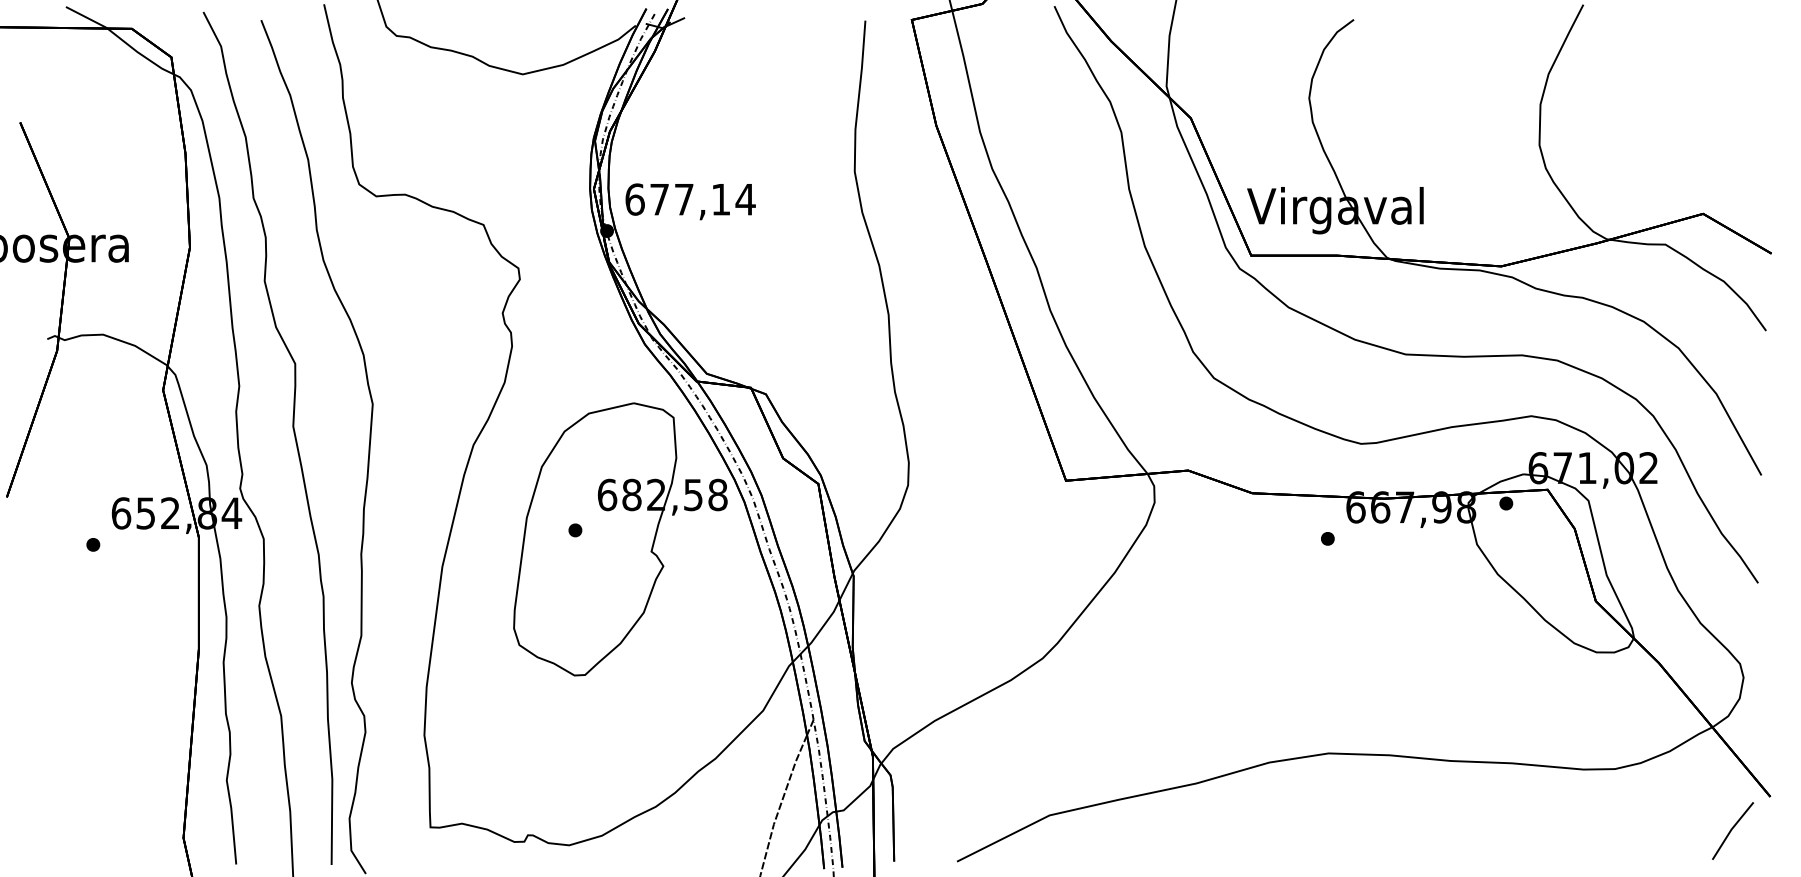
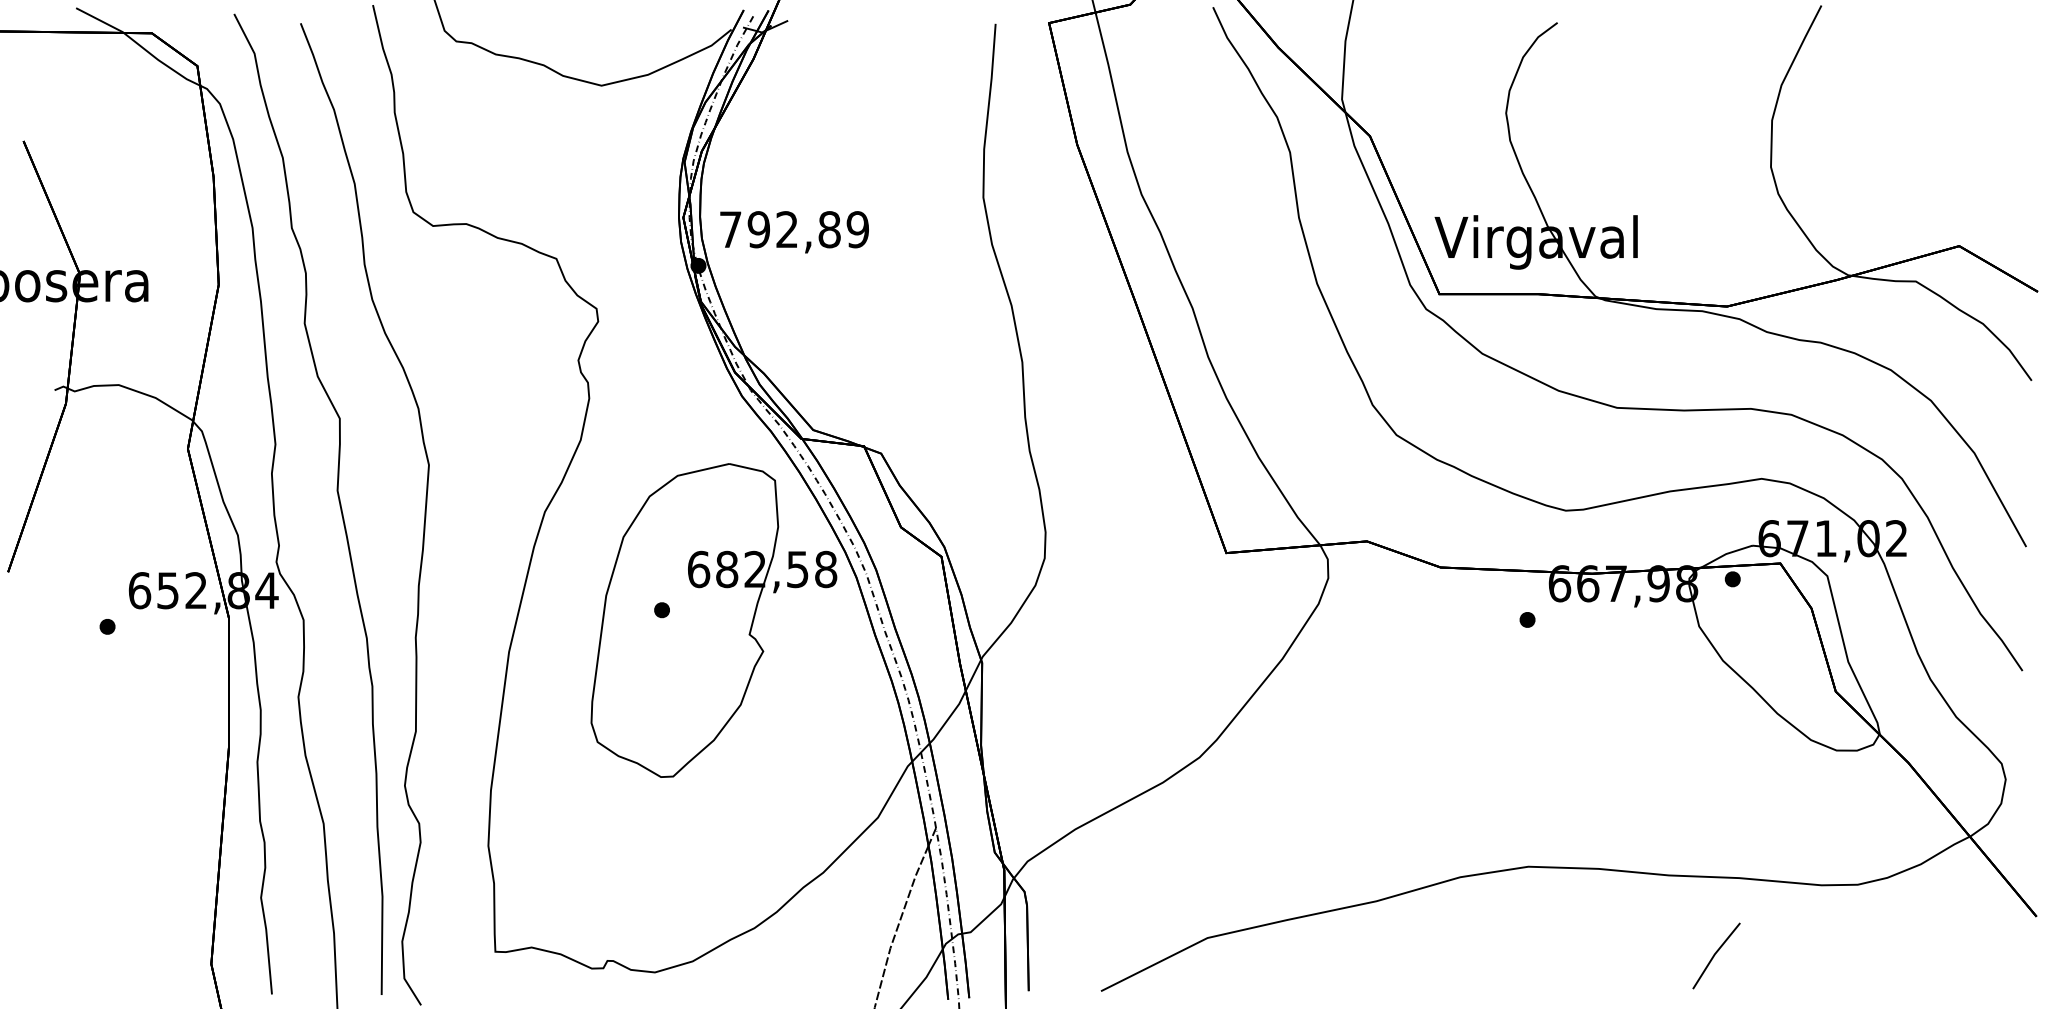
text: (690, 199) -> (794, 229), 677,14 -> 792,89
line: (1732, 830) -> (1715, 955), moved

